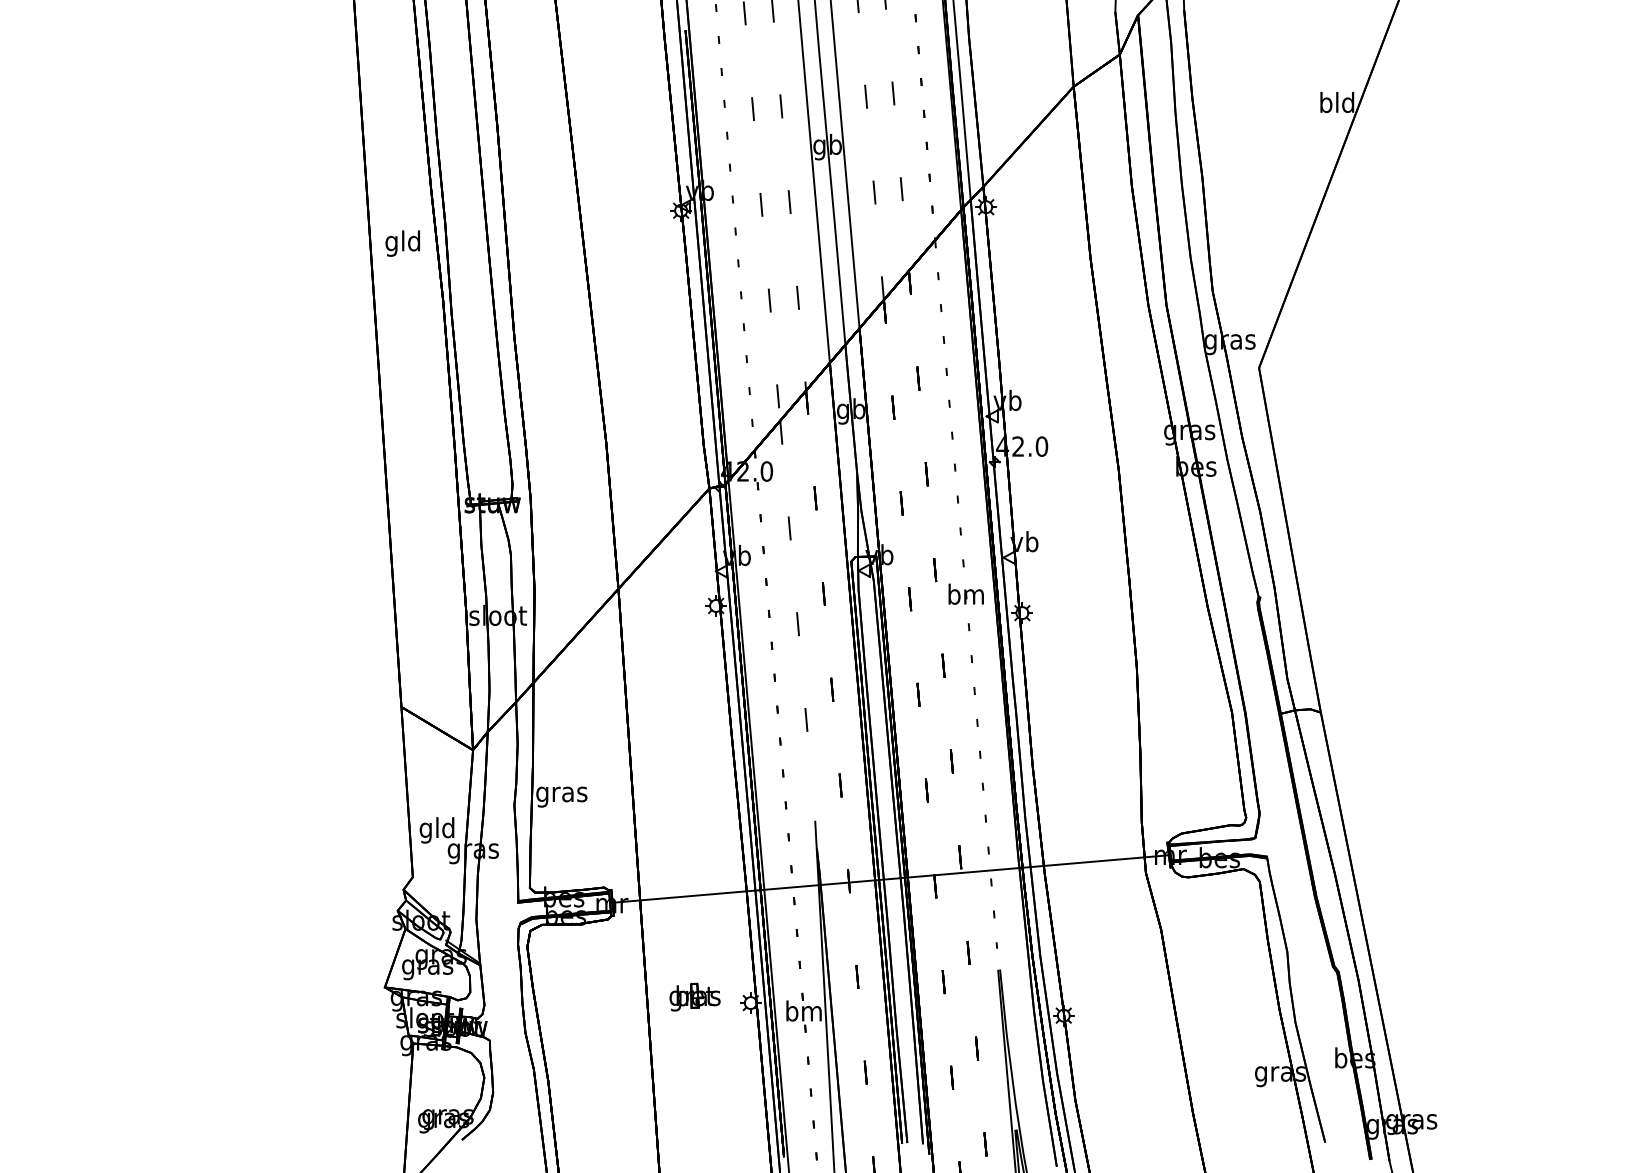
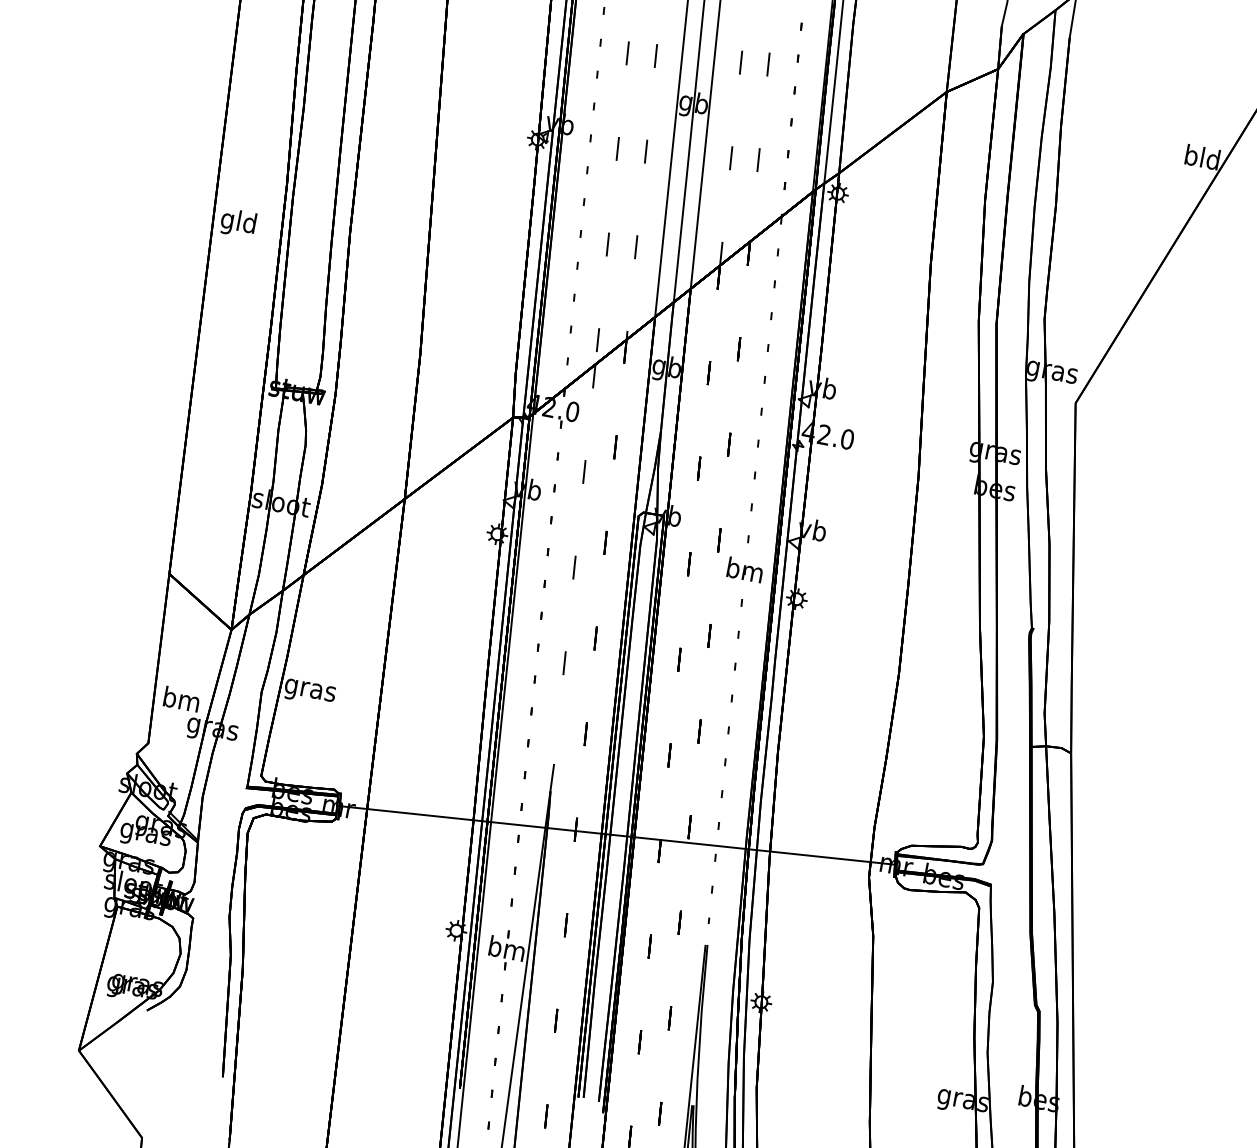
text: (402, 243) -> (237, 223), moved
text: (437, 830) -> (181, 702), gld -> bm
part: (694, 996) -> (402, 913), removed

